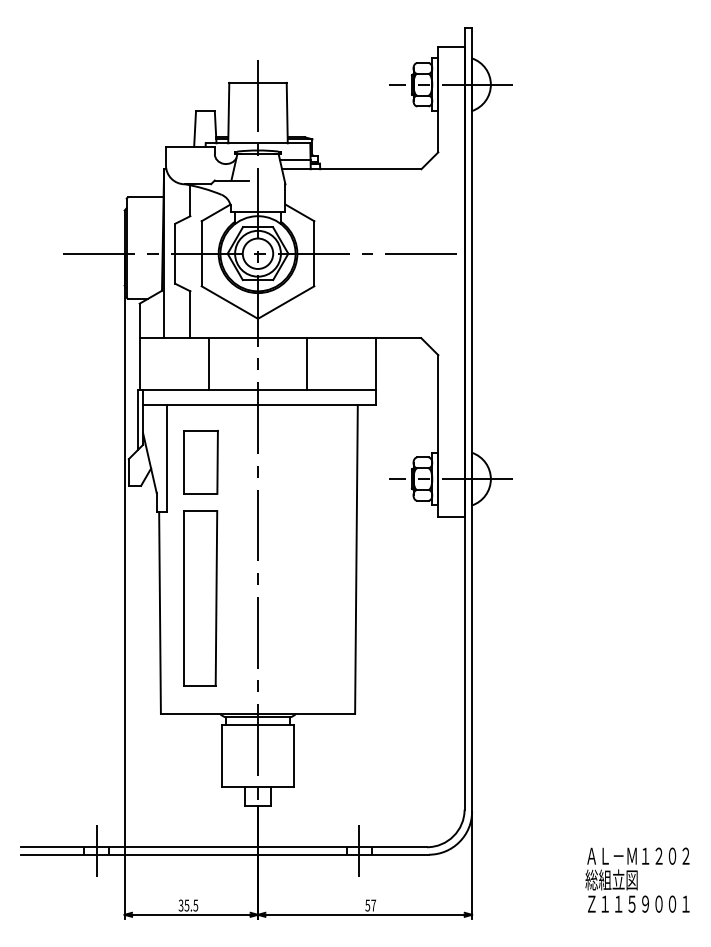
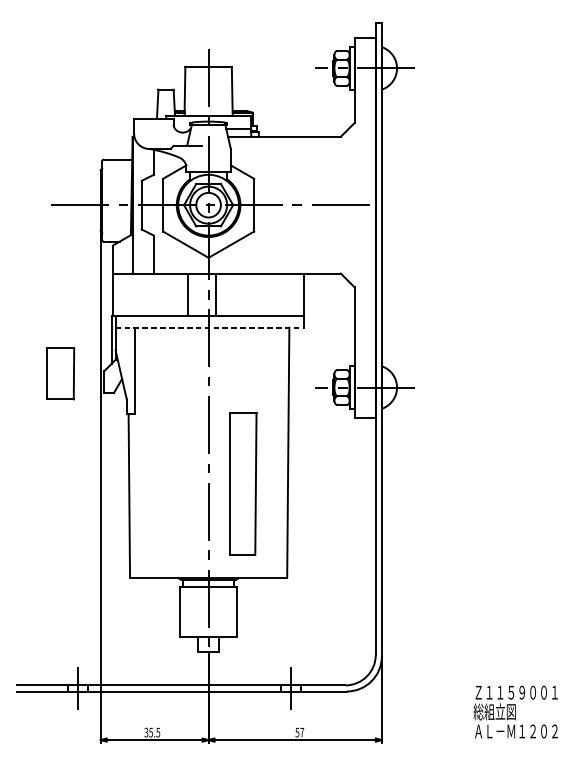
line: (209, 364) -> (188, 294), moved
line: (307, 364) -> (216, 294), moved
line: (259, 405) -> (209, 327), solid -> dashed
part: (200, 462) -> (60, 374), moved
part: (200, 598) -> (242, 484), moved
text: (637, 855) -> (515, 692), ＡＬ－Ｍ１２０２ -> Ｚ１１５９００１
text: (637, 903) -> (515, 730), Ｚ１１５９００１ -> ＡＬ－Ｍ１２０２

